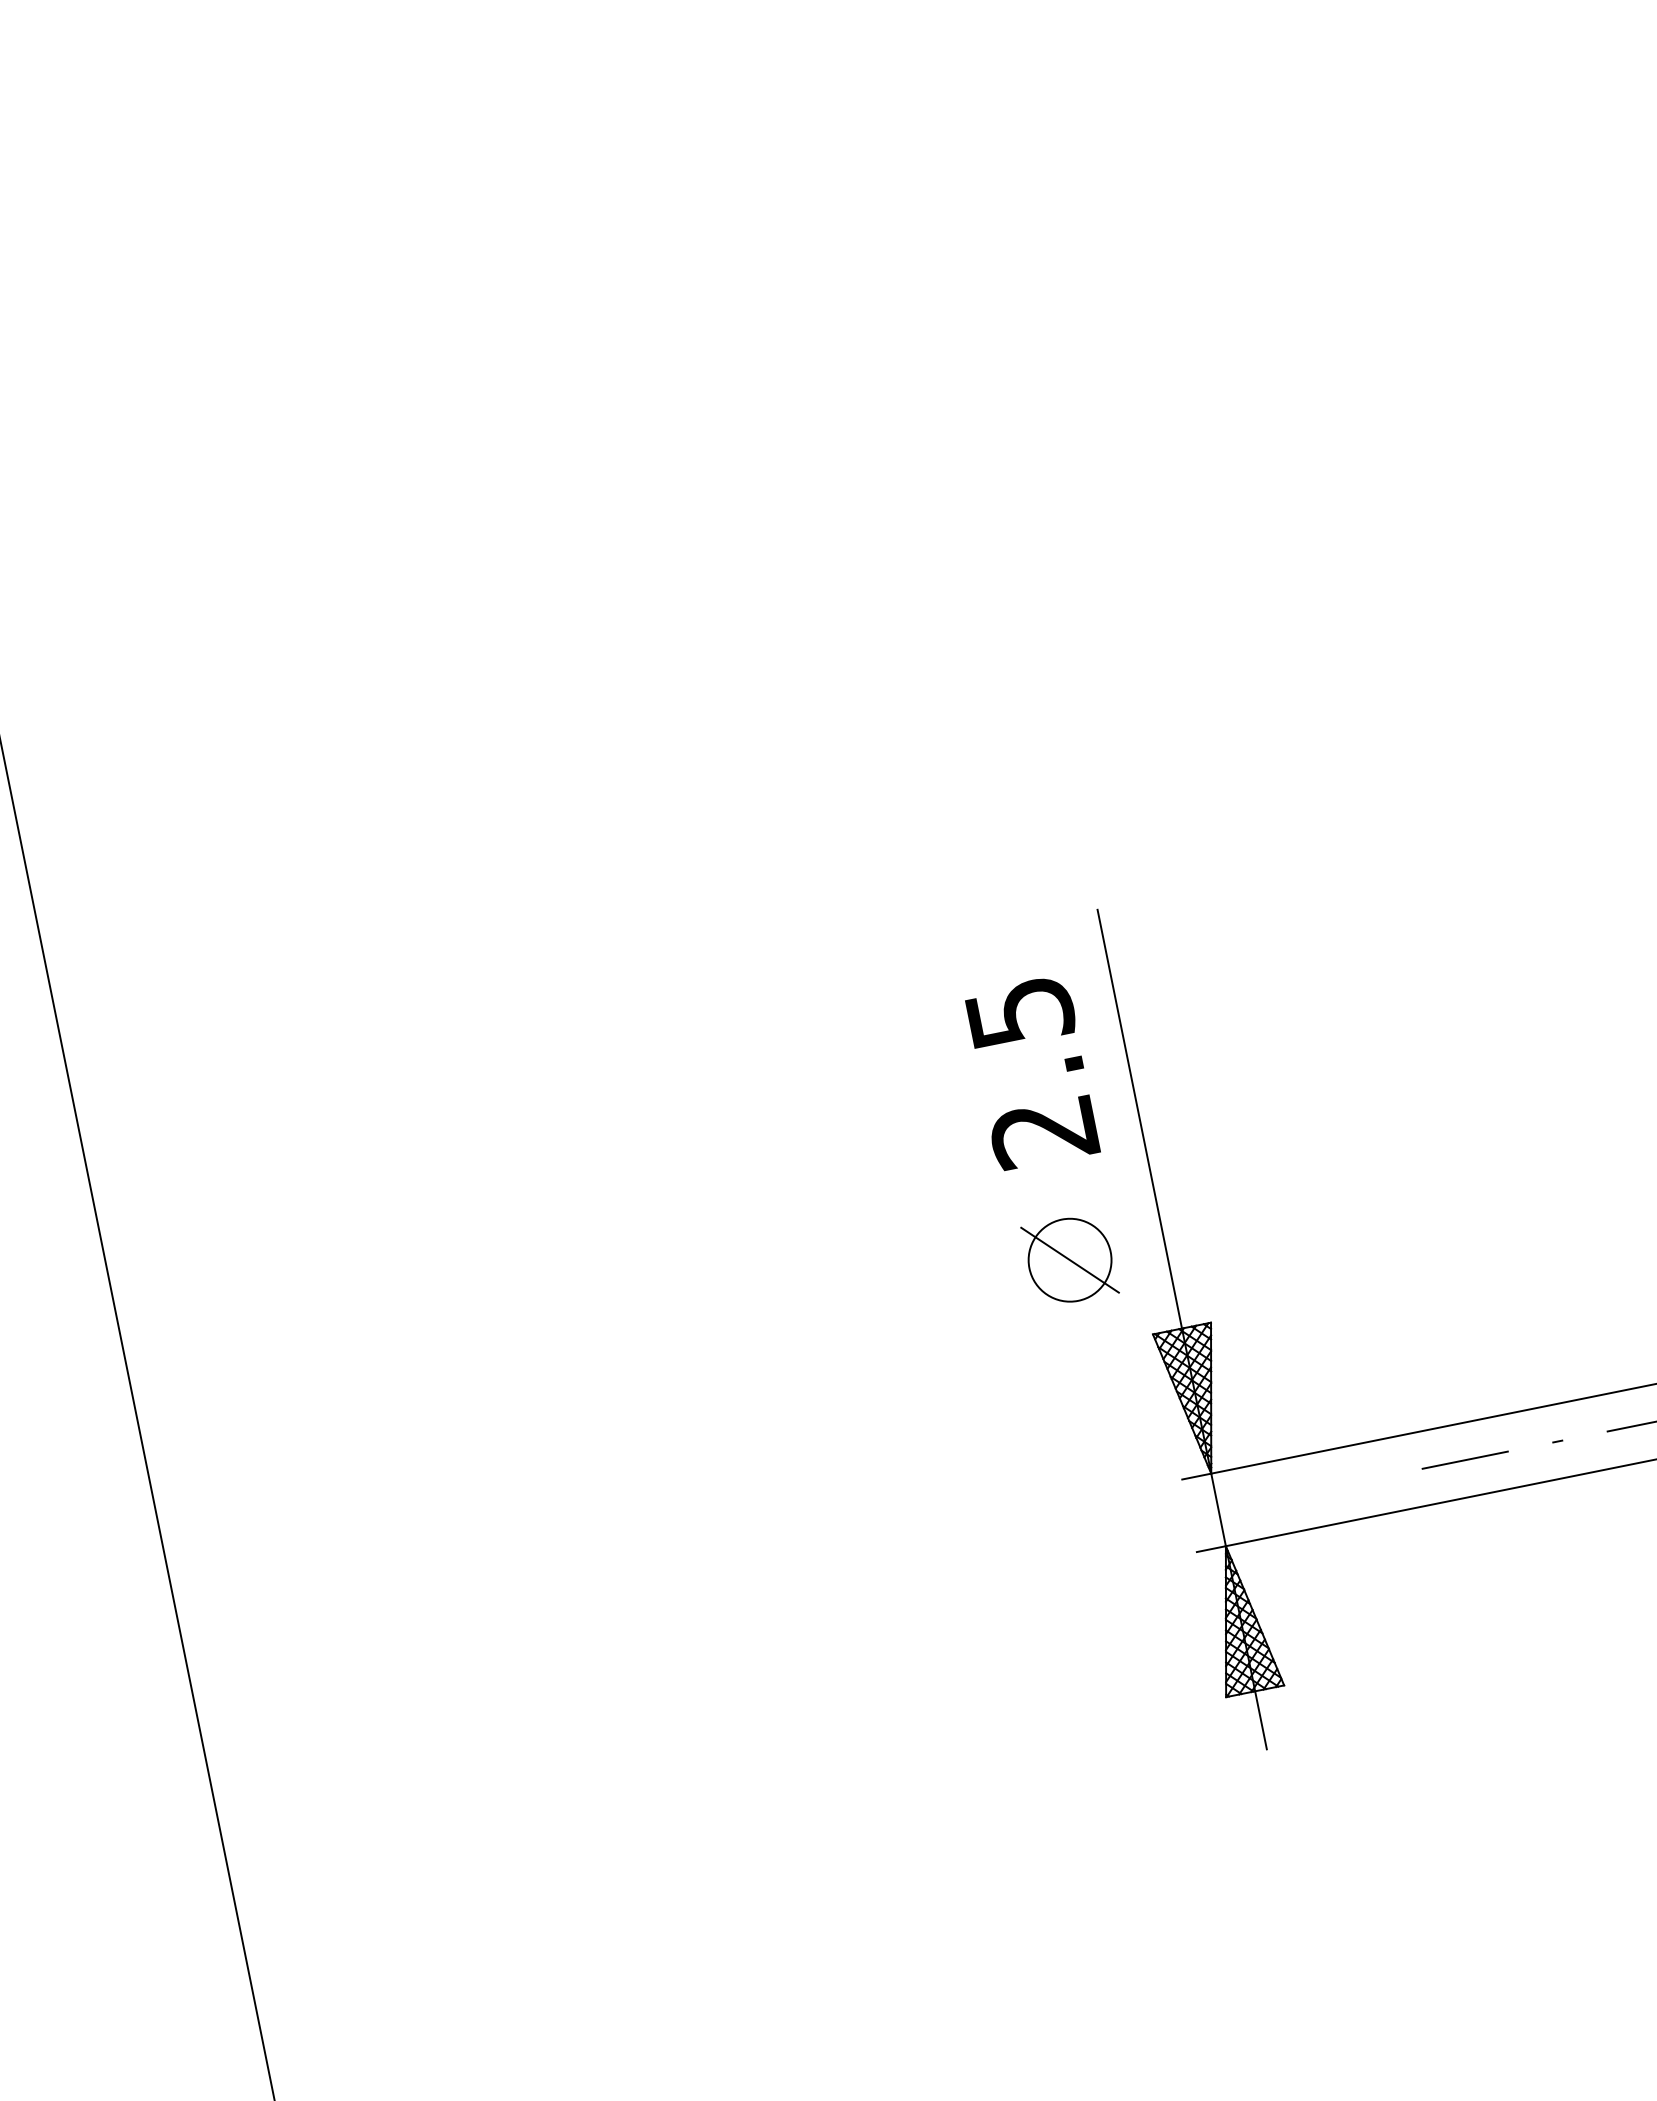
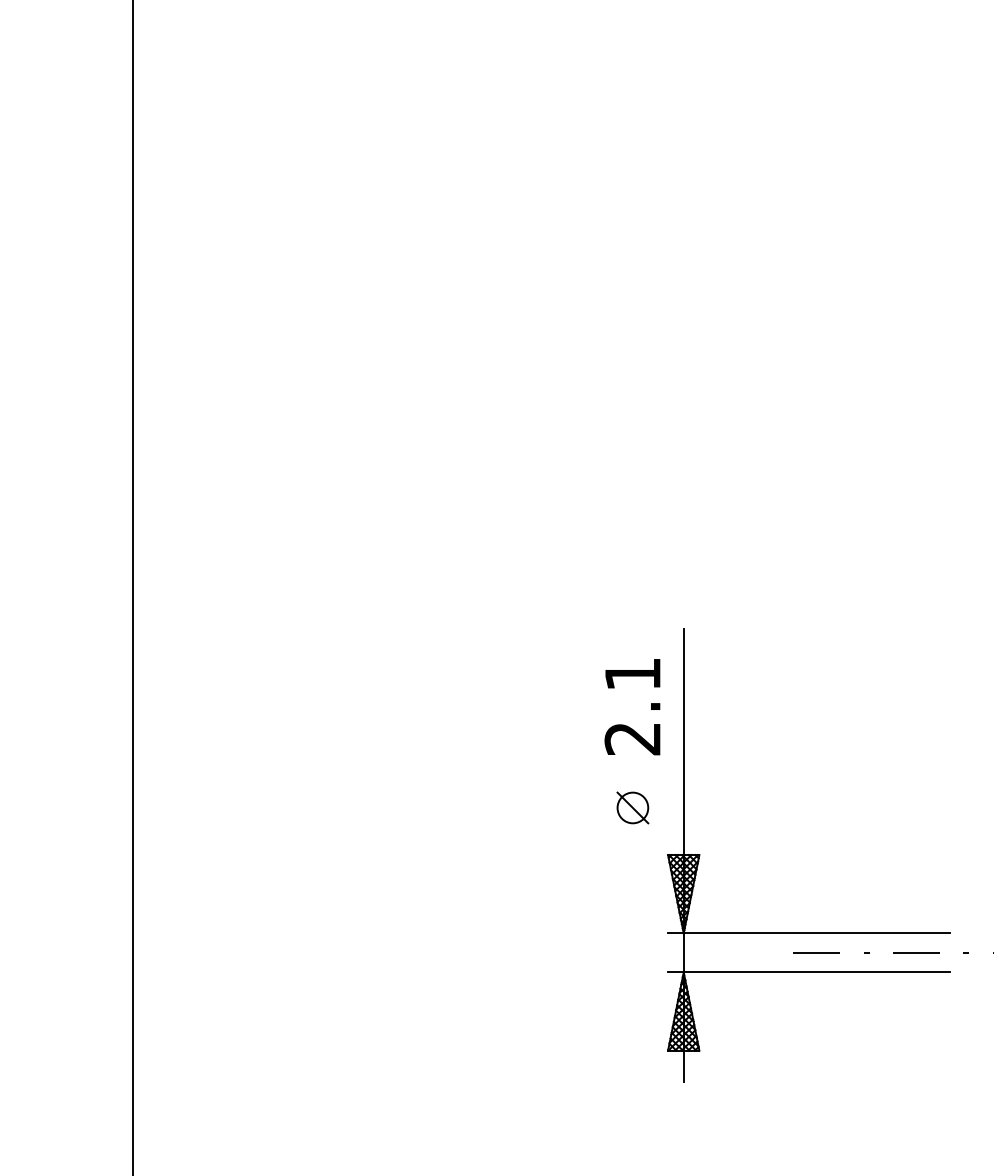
text: (1021, 1012) -> (633, 674), 2.5 -> 2.1
part: (1069, 1259) -> (632, 807), size x0.7

